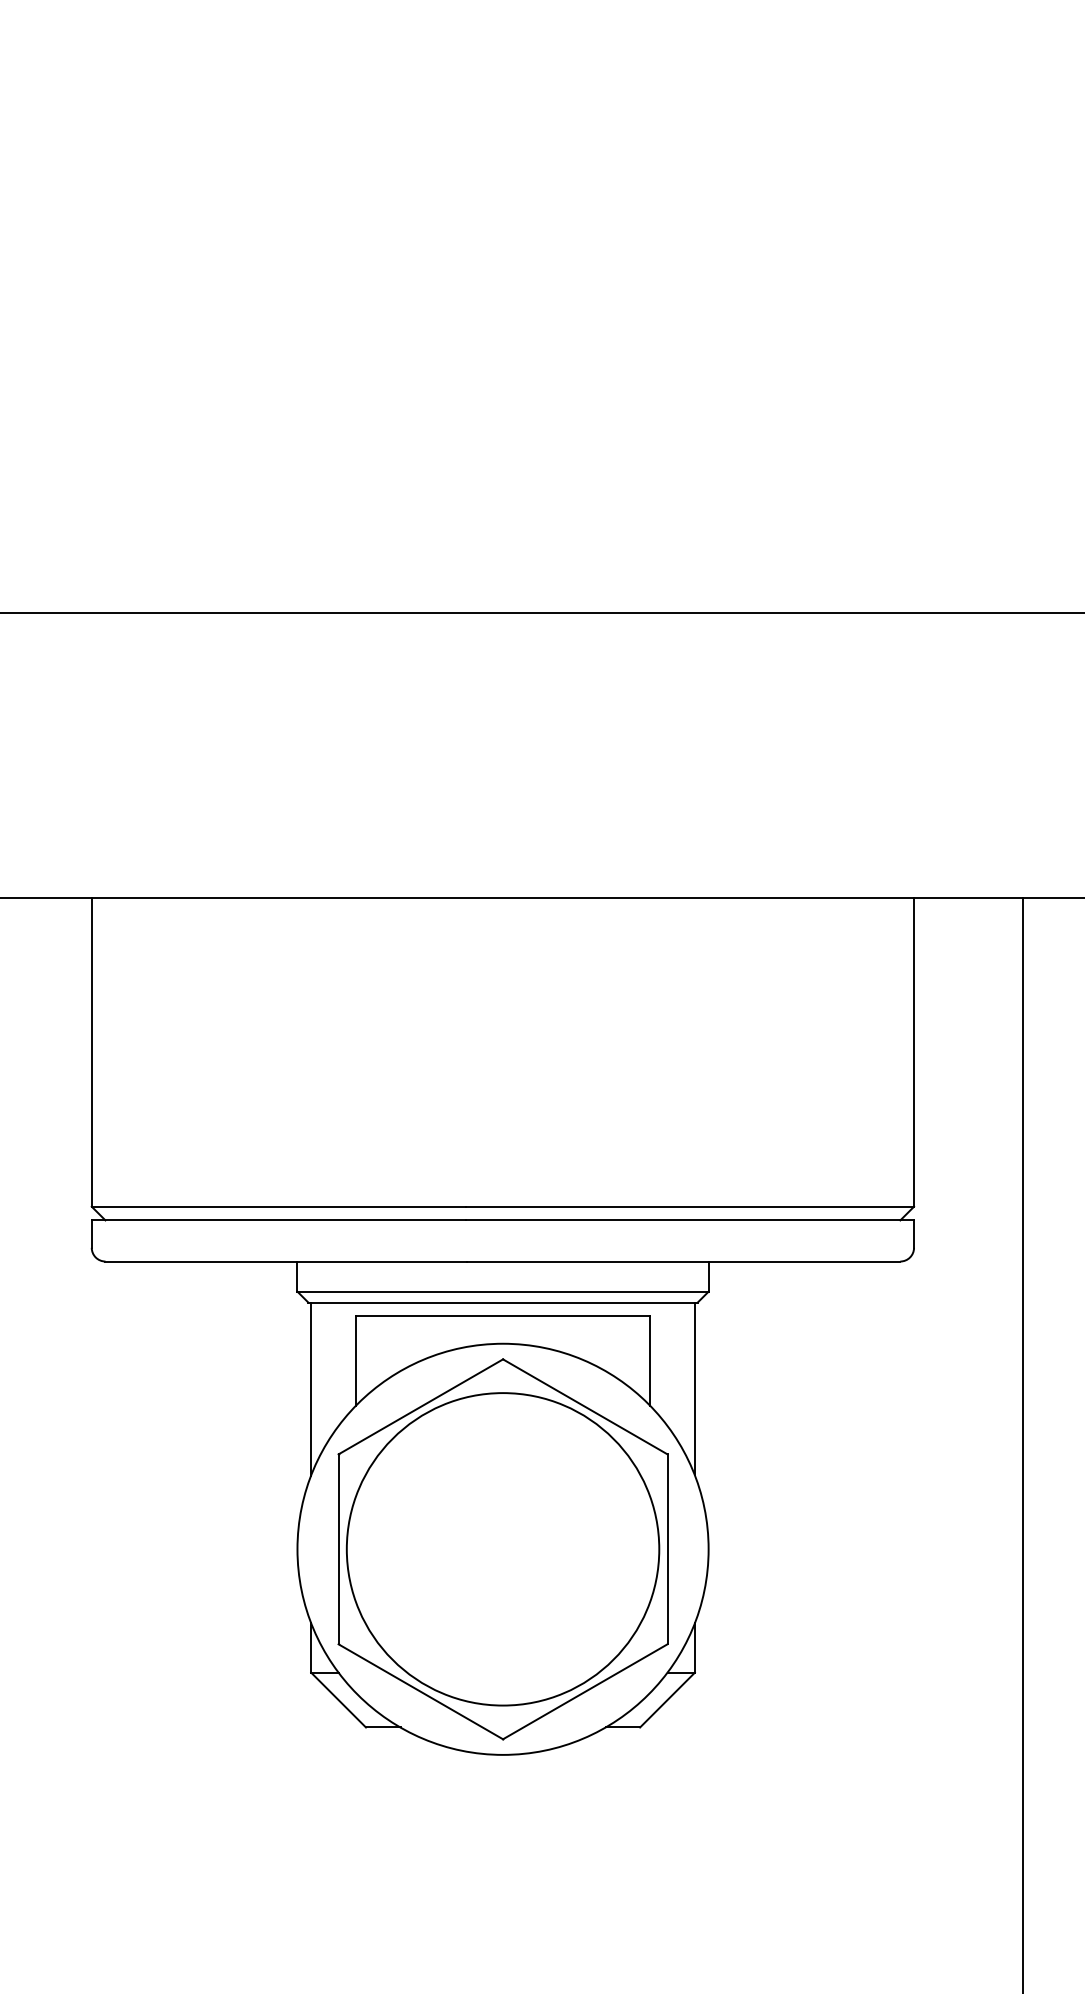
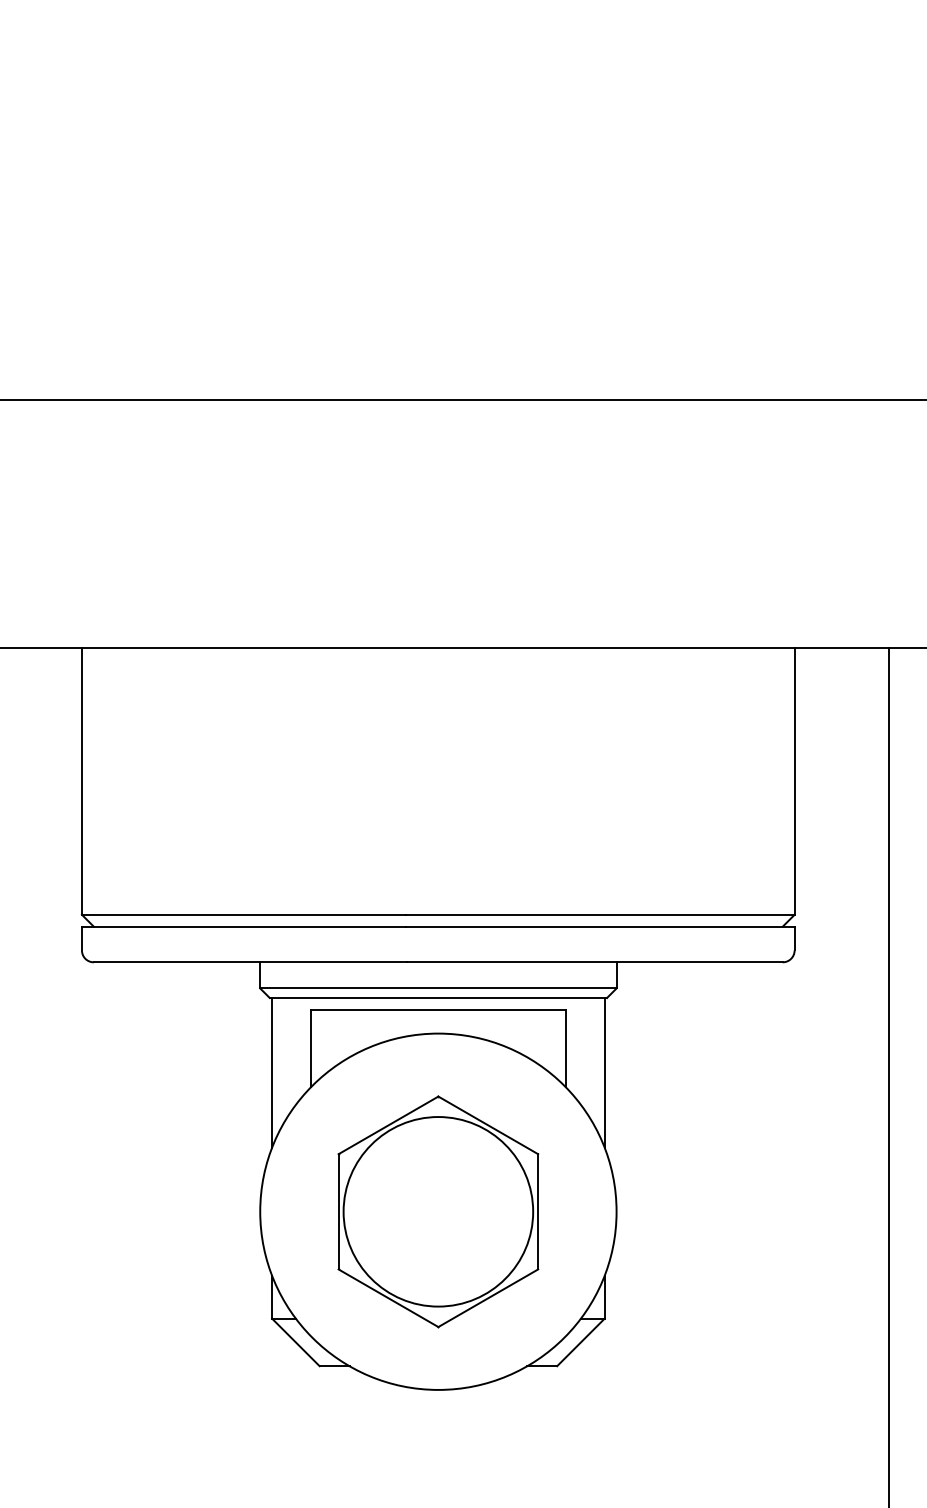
part: (502, 1549) -> (437, 1211), size x0.7

